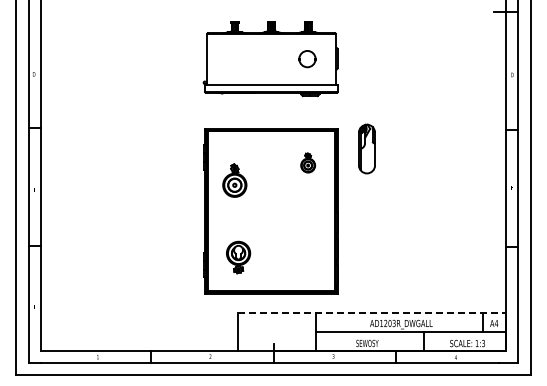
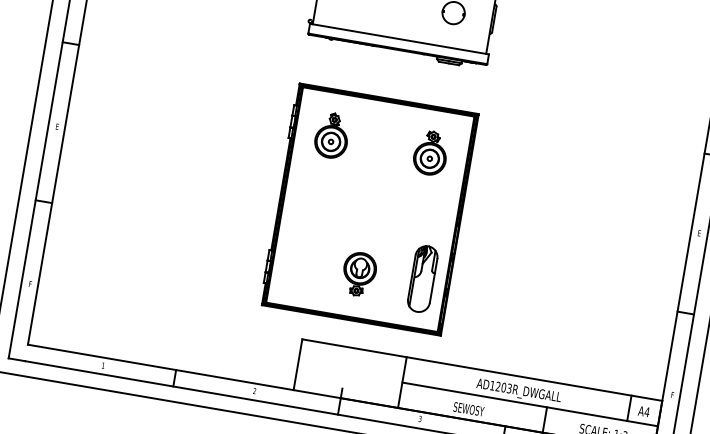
part: (366, 148) -> (422, 278), moved
part: (307, 162) -> (429, 152), size x1.67
part: (234, 180) -> (331, 135), moved
part: (238, 257) -> (359, 274), moved
line: (372, 313) -> (482, 370), dashed -> solid

